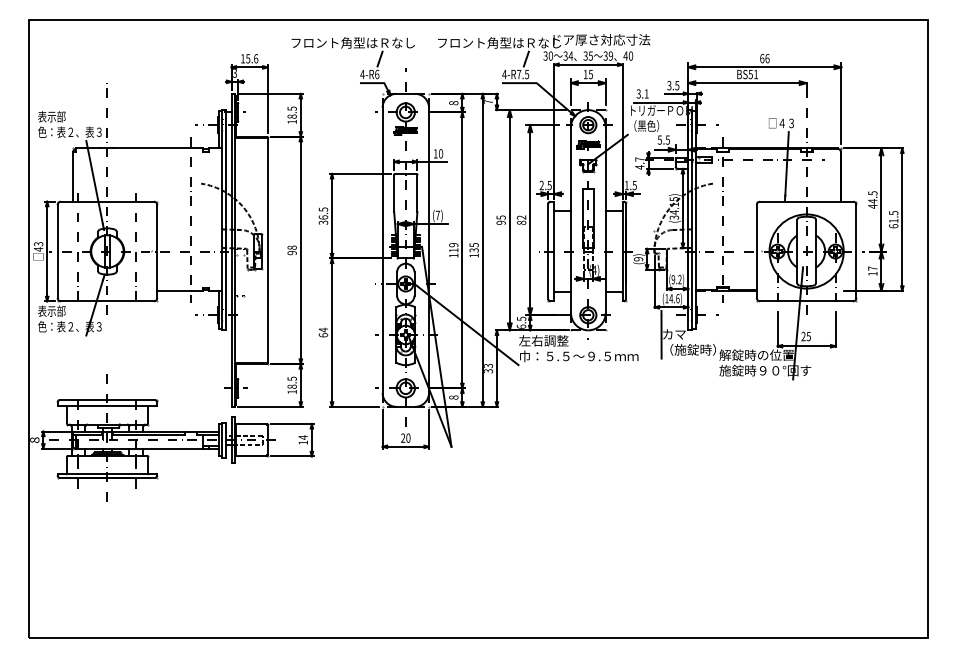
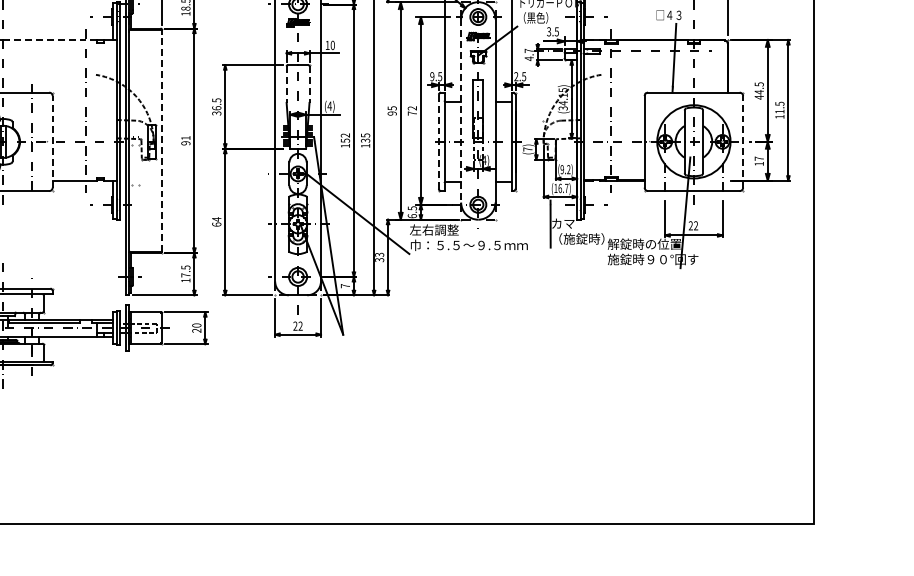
text: (660, 138) -> (549, 30), 5.5 -> 3.5
line: (158, 148) -> (53, 40), solid -> dashed
text: (626, 184) -> (516, 75), 1.5 -> 2.5
text: (541, 185) -> (432, 76), 2.5 -> 9.5
line: (394, 193) -> (286, 84), solid -> dashed
line: (417, 193) -> (309, 84), solid -> dashed
text: (437, 214) -> (329, 105), (7) -> (4)
line: (570, 220) -> (460, 111), solid -> dashed
text: (521, 222) -> (412, 113), 82 -> 72
text: (893, 226) -> (779, 117), 61.5 -> 11.5
text: (291, 247) -> (185, 137), 98 -> 91
text: (453, 247) -> (345, 137), 119 -> 152
line: (267, 249) -> (161, 139), solid -> dashed
line: (157, 251) -> (52, 141), solid -> dashed
line: (548, 251) -> (438, 141), solid -> dashed
line: (856, 251) -> (743, 141), solid -> dashed
text: (638, 259) -> (527, 149), (9) -> (7)
text: (674, 298) -> (563, 188), (14.6) -> (16.7)
text: (808, 336) -> (695, 225), 25 -> 22
text: (291, 386) -> (185, 275), 18.5 -> 17.5
text: (453, 397) -> (345, 286), 8 -> 7
text: (408, 437) -> (300, 325), 20 -> 22
text: (302, 439) -> (196, 327), 14 -> 20

